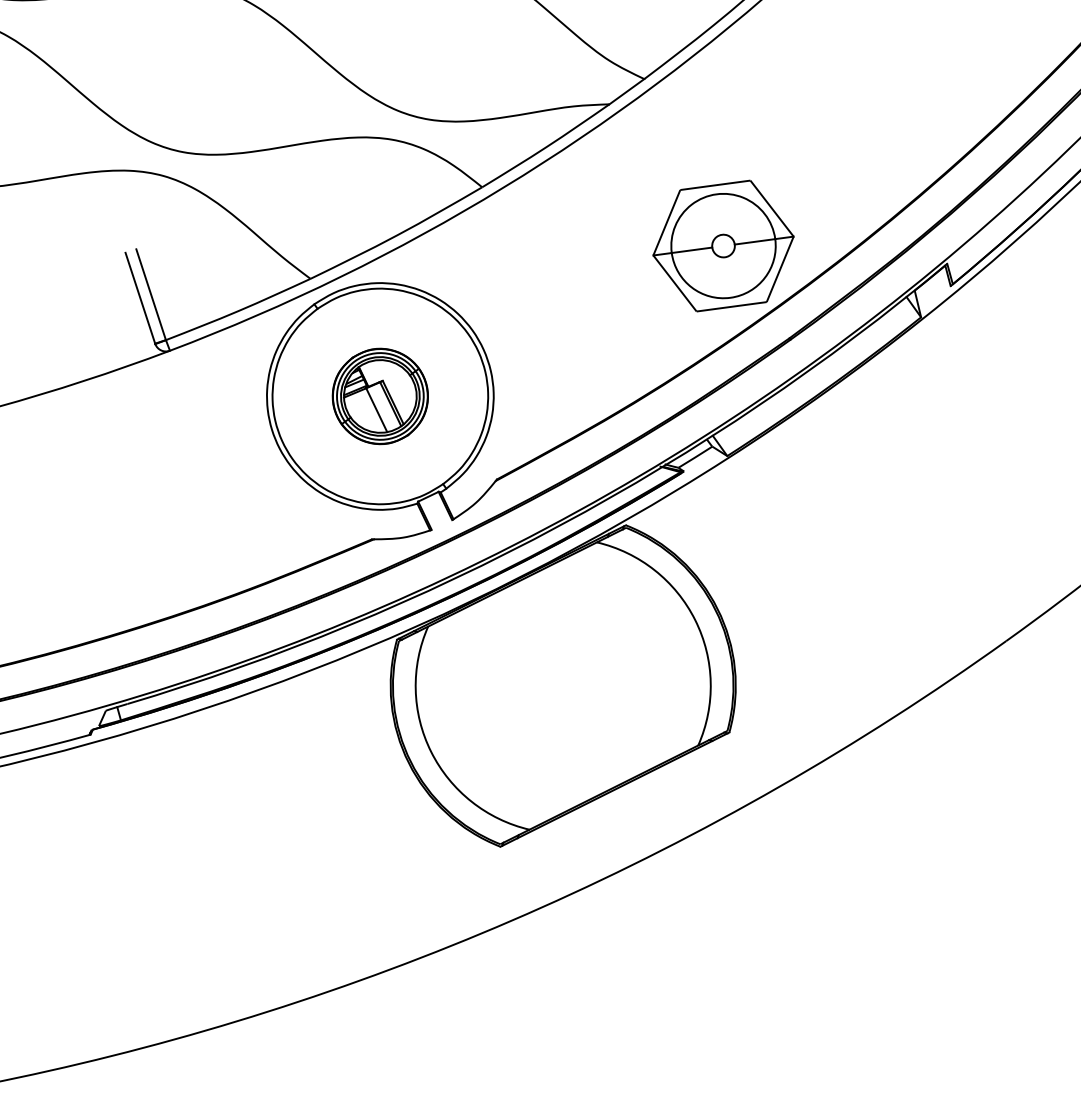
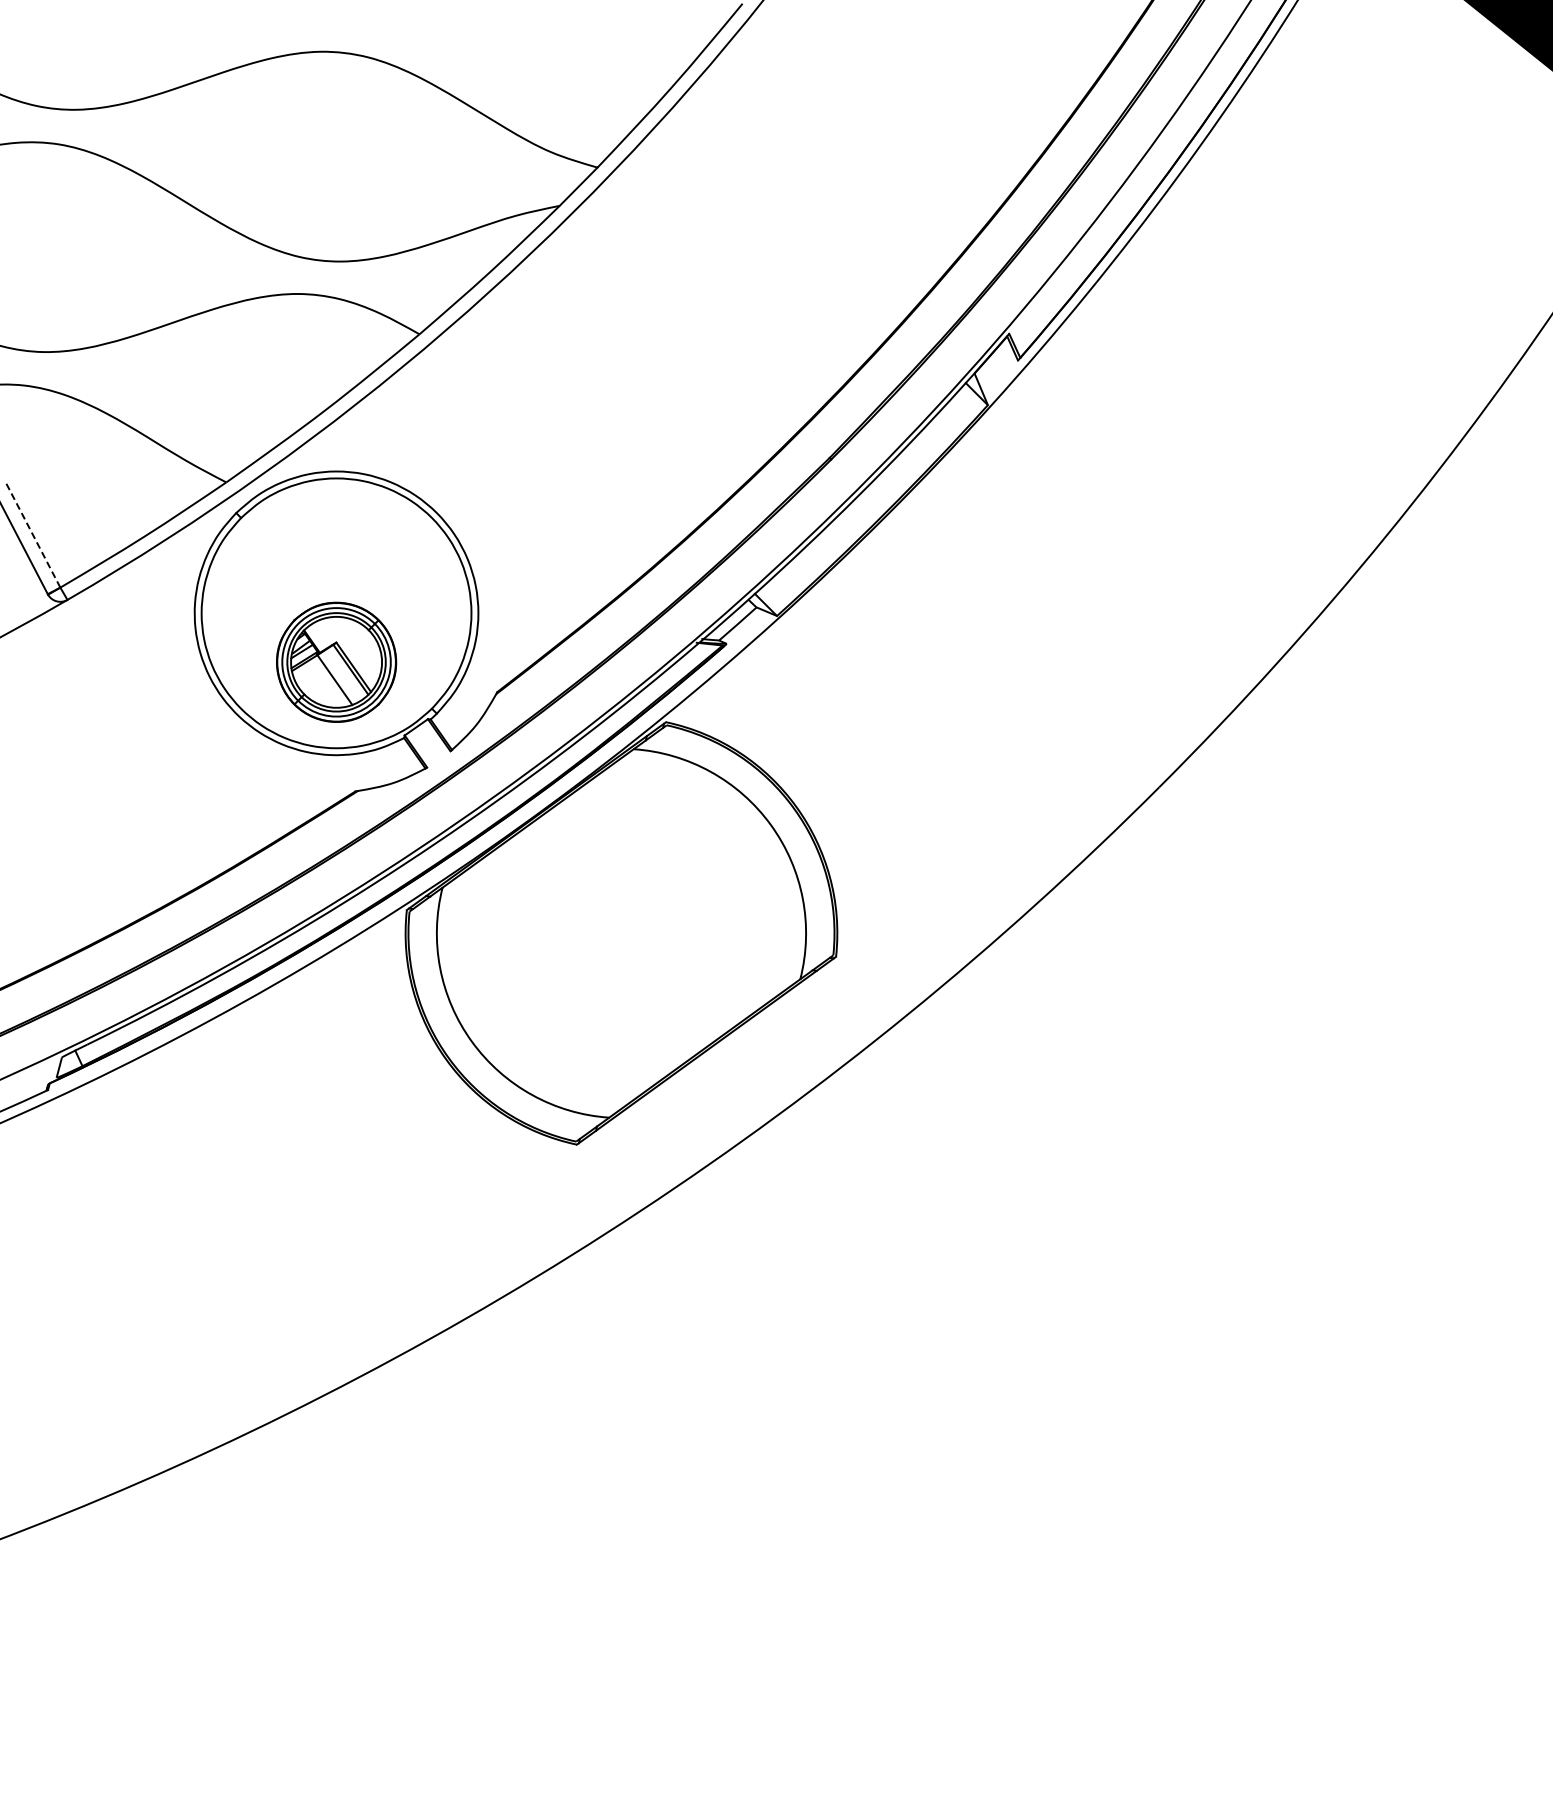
part: (722, 245) -> (728, 357), removed
line: (150, 294) -> (32, 534), solid -> dashed
part: (380, 395) -> (336, 661), moved

